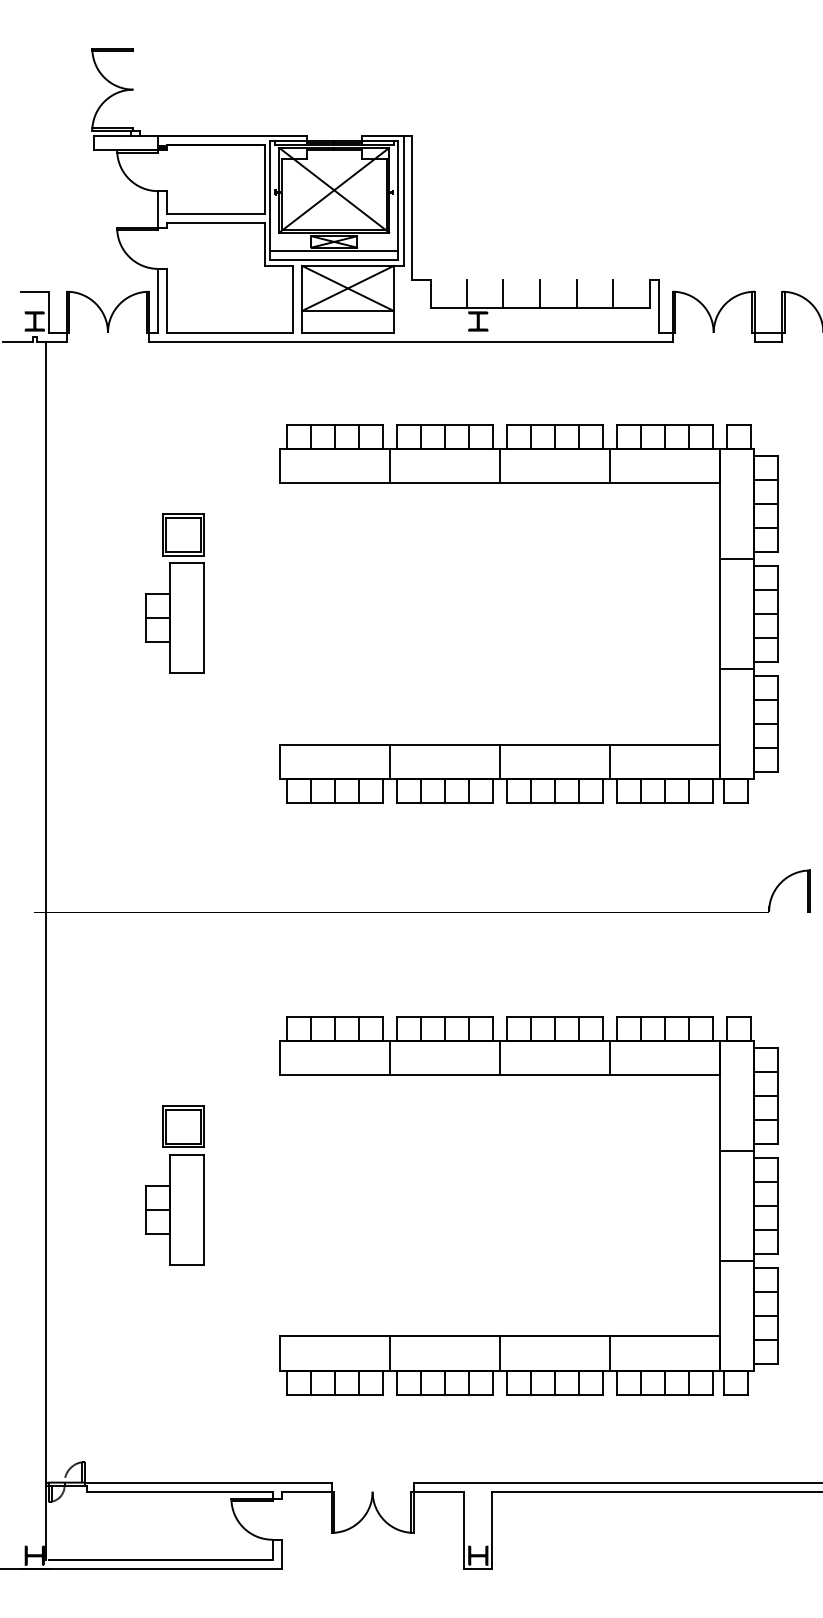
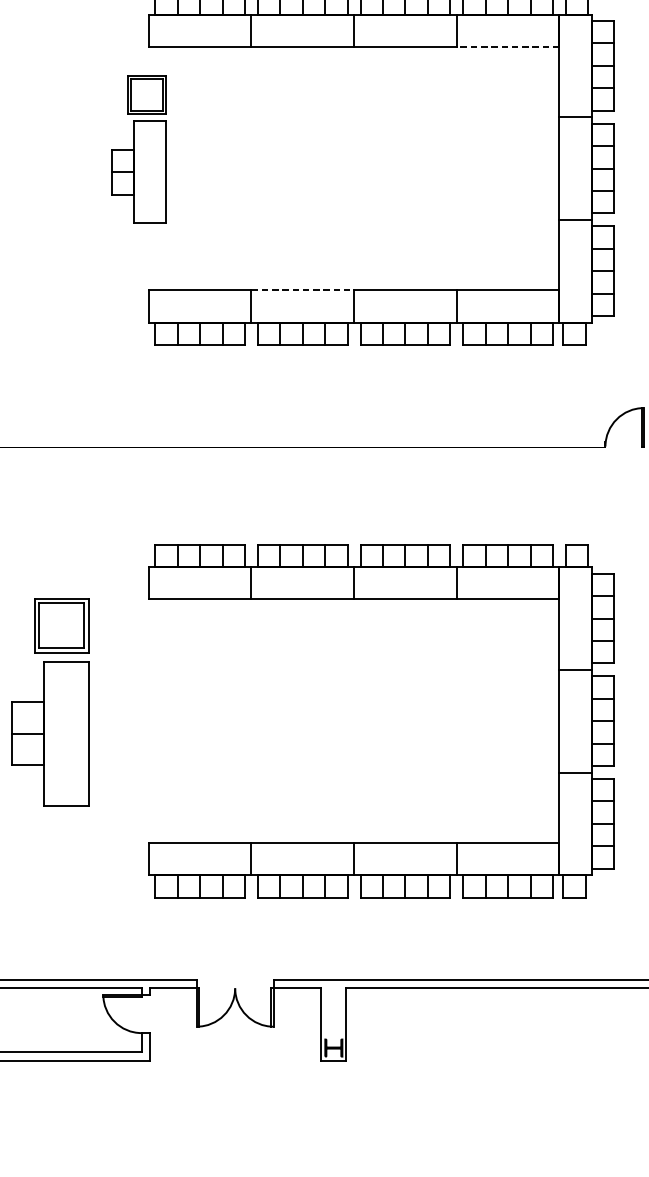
line: (664, 483) -> (507, 46), solid -> dashed
part: (174, 593) -> (138, 149), moved
line: (445, 744) -> (303, 290), solid -> dashed
part: (174, 1185) -> (50, 702), size x1.4

